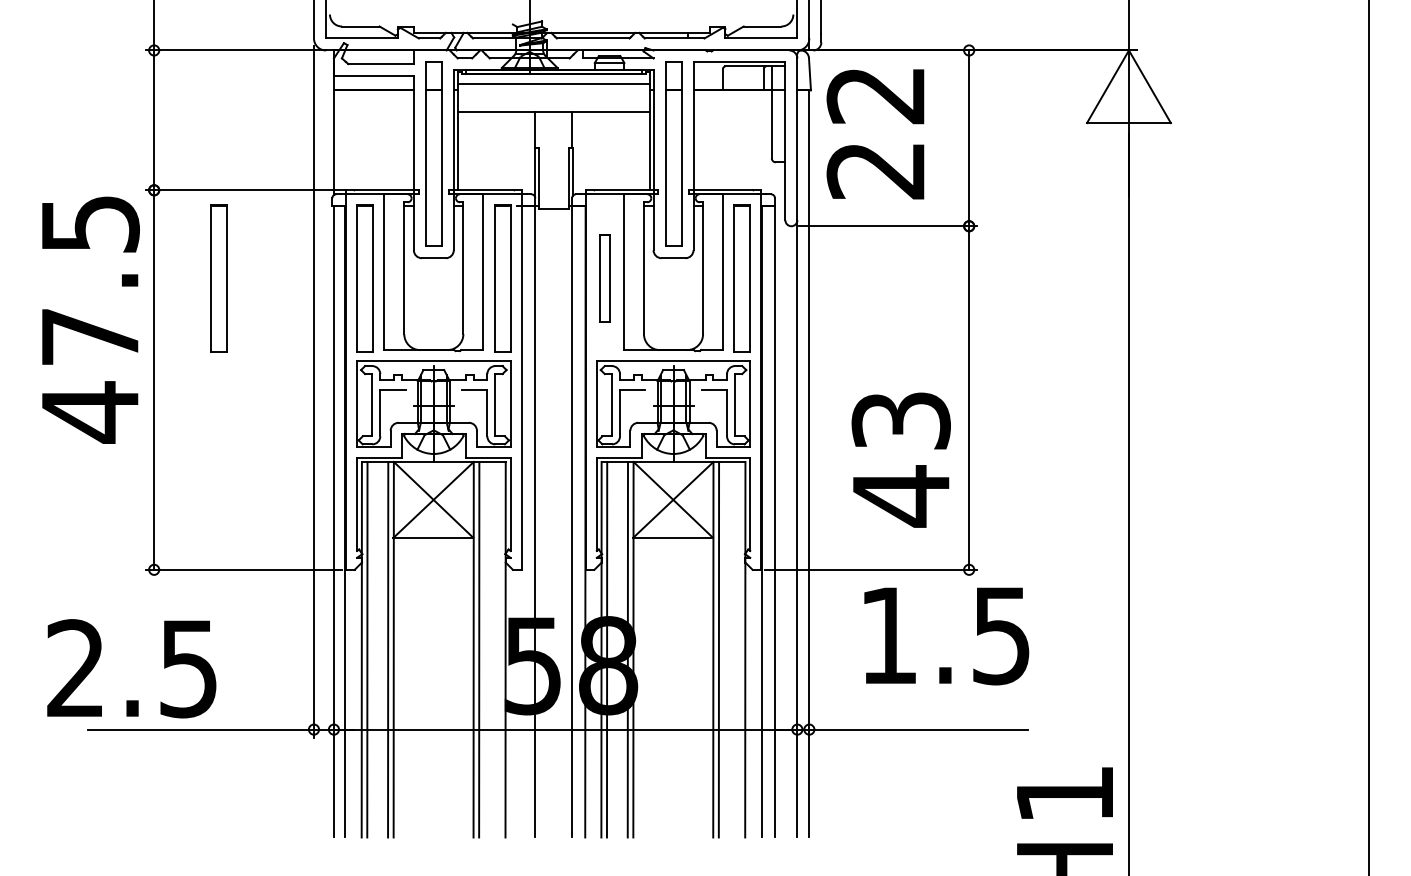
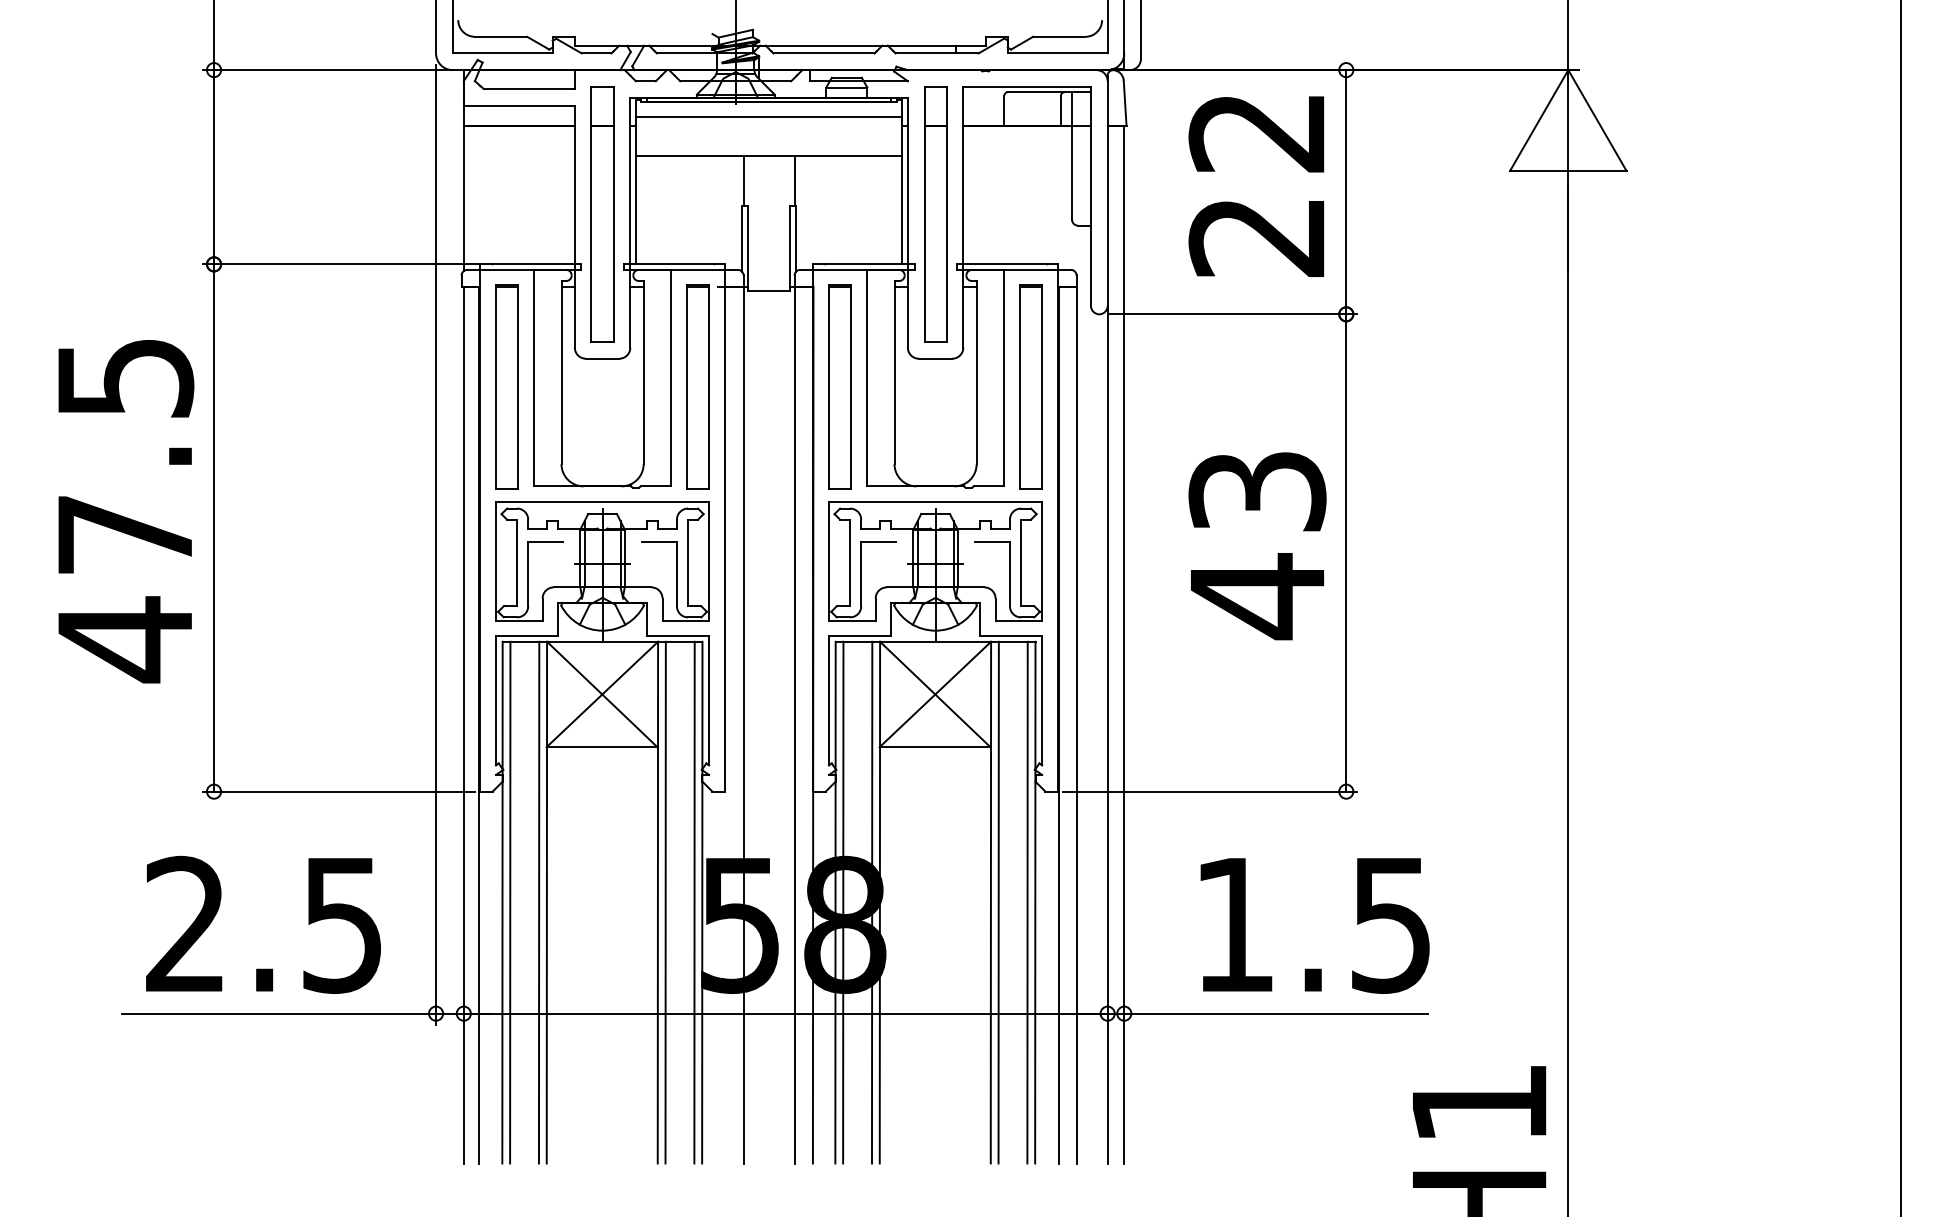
text: (875, 134) -> (1256, 186), moved
part: (218, 278) -> (303, 386), removed
part: (604, 278) -> (839, 386), size x1.67
text: (90, 319) -> (125, 510), moved
text: (900, 459) -> (1256, 545), moved
text: (946, 636) -> (1314, 925), moved
line: (499, 649) -> (693, 902), added
line: (739, 649) -> (1027, 902), added
text: (131, 668) -> (263, 924), moved

